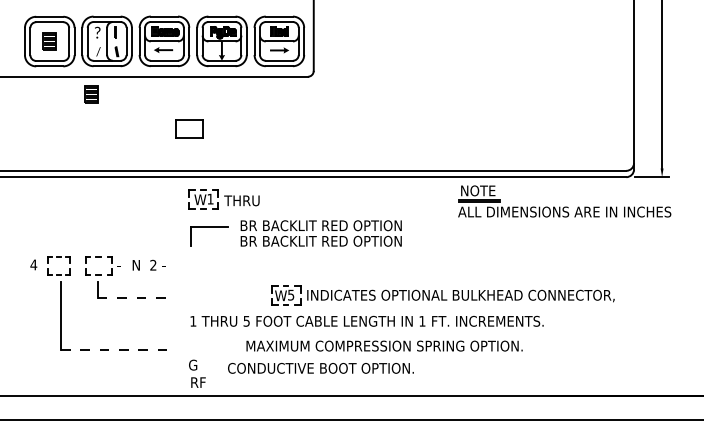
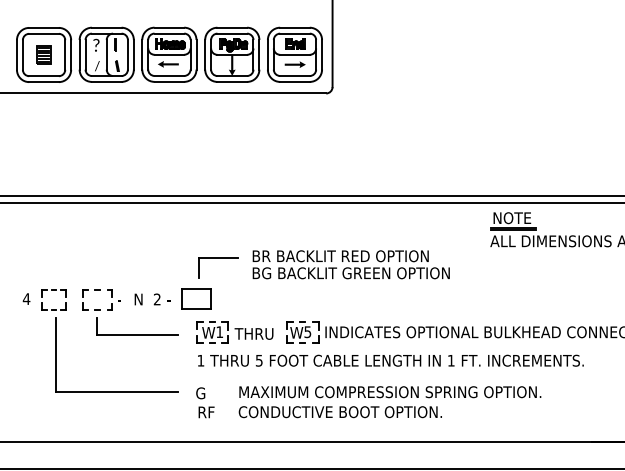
part: (91, 94) -> (89, 112), removed
part: (189, 128) -> (196, 298), moved
part: (223, 199) -> (233, 332), moved
text: (335, 240) -> (356, 272), BR BACKLIT RED OPTION -> BG BACKLIT GREEN OPTION
line: (135, 297) -> (137, 334), dashed -> solid
text: (384, 345) -> (390, 391), moved
line: (116, 349) -> (116, 391), dashed -> solid
text: (197, 373) -> (205, 402), moved

